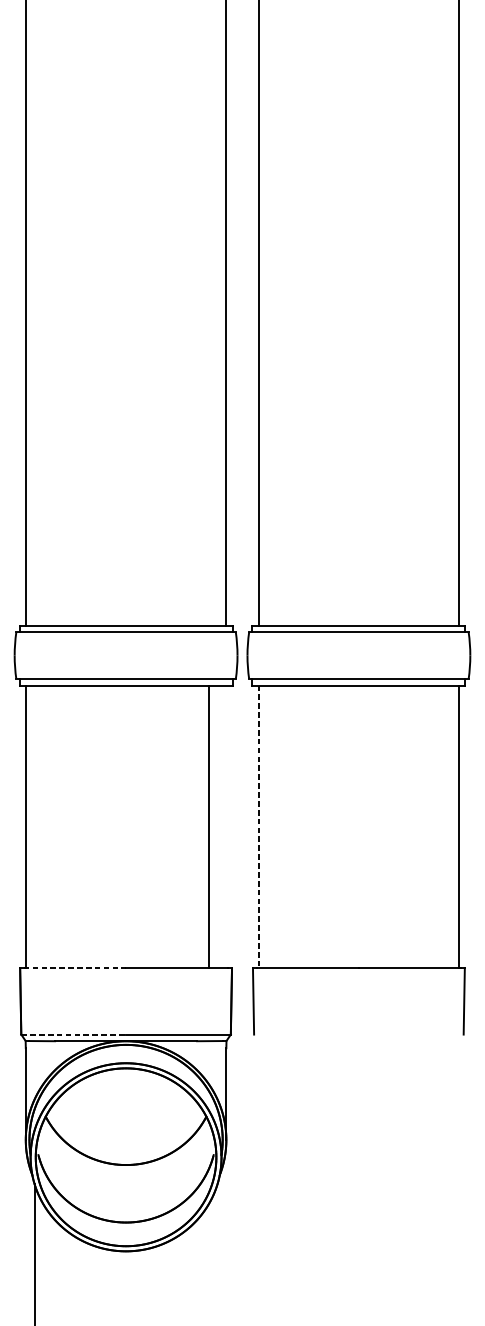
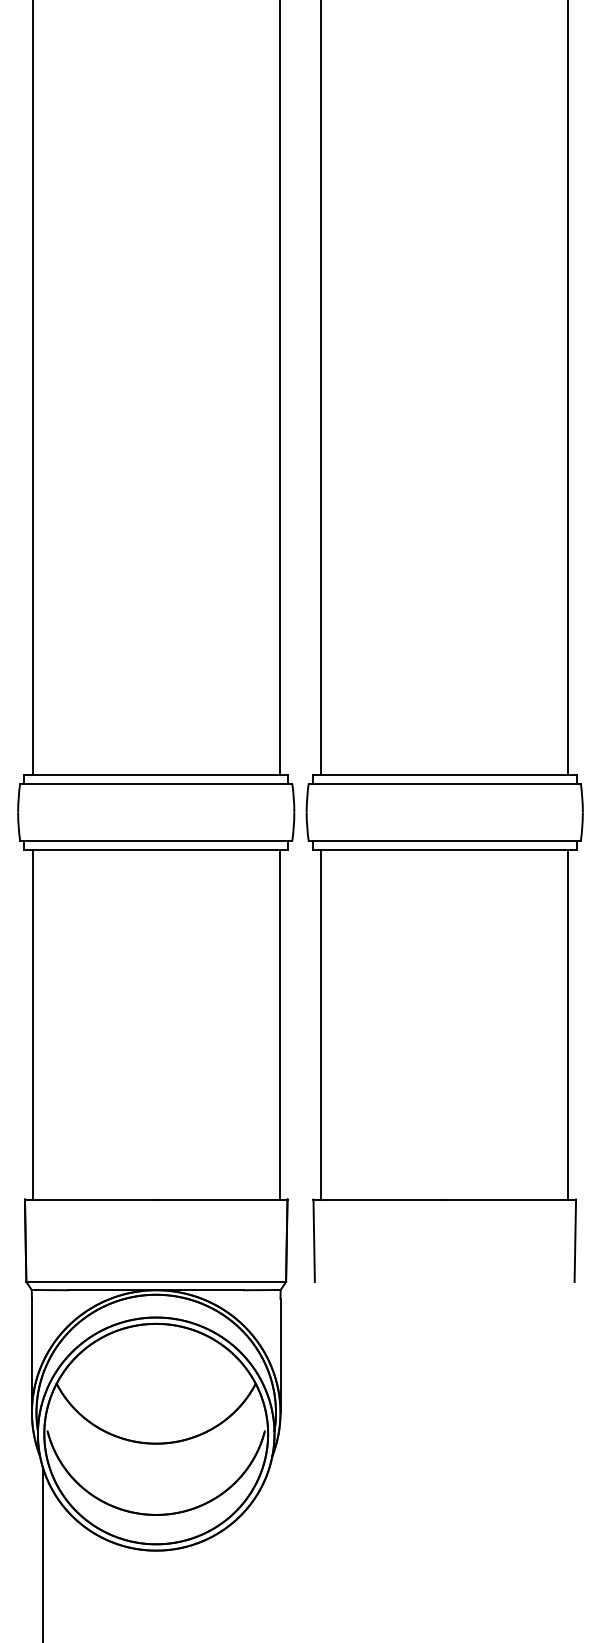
line: (208, 826) -> (279, 1024), moved
line: (259, 827) -> (321, 1025), dashed -> solid
line: (75, 968) -> (93, 1199), dashed -> solid
line: (73, 1034) -> (91, 1281), dashed -> solid

